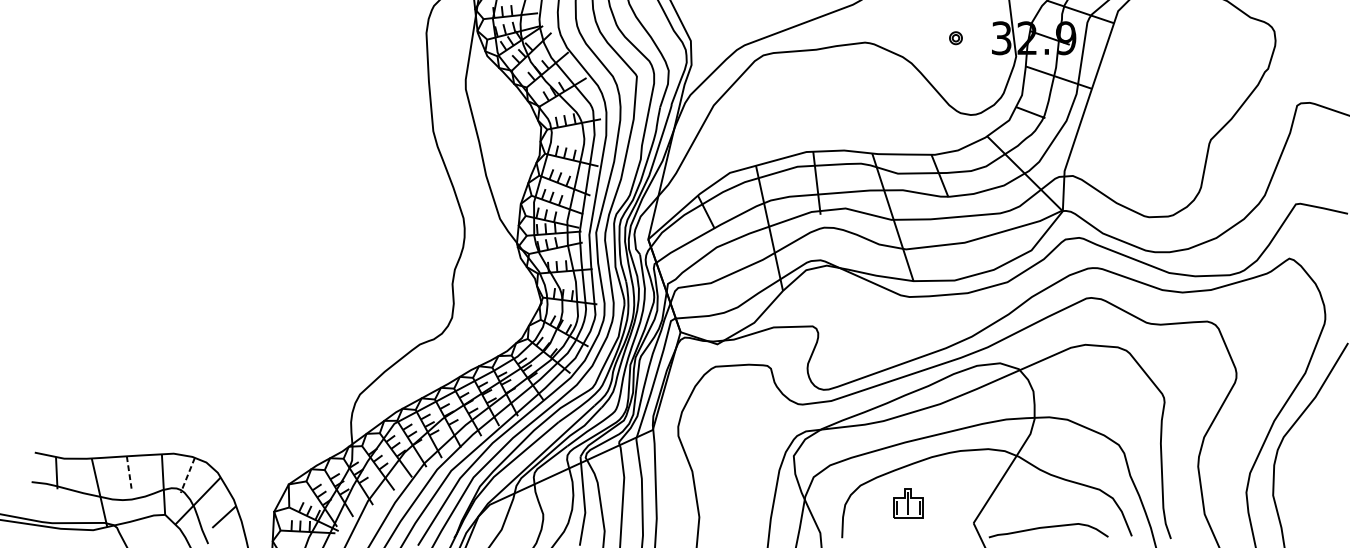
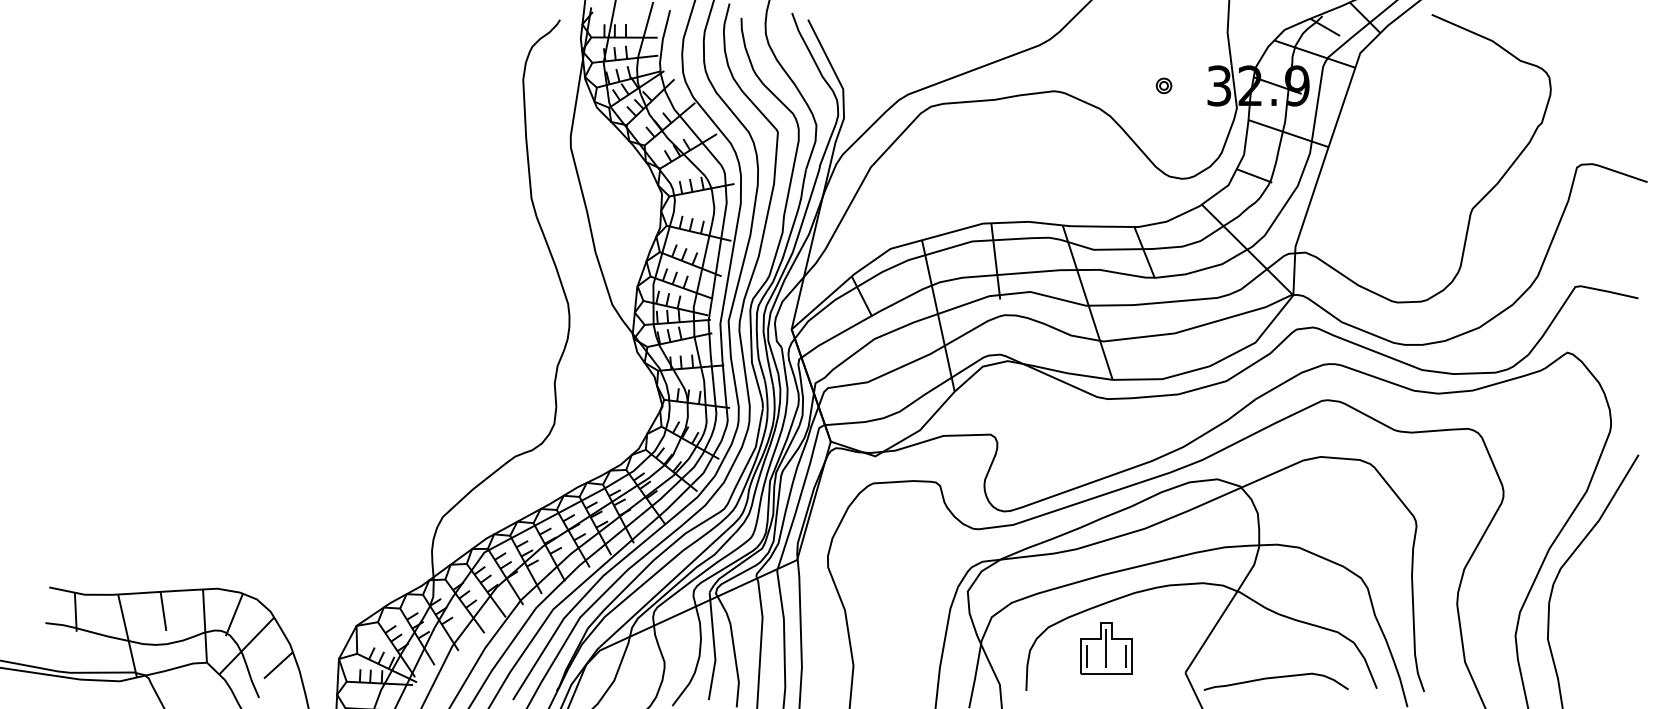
line: (129, 472) -> (163, 611), dashed -> solid
line: (187, 475) -> (234, 614), dashed -> solid
part: (908, 503) -> (1106, 648), size x1.43

